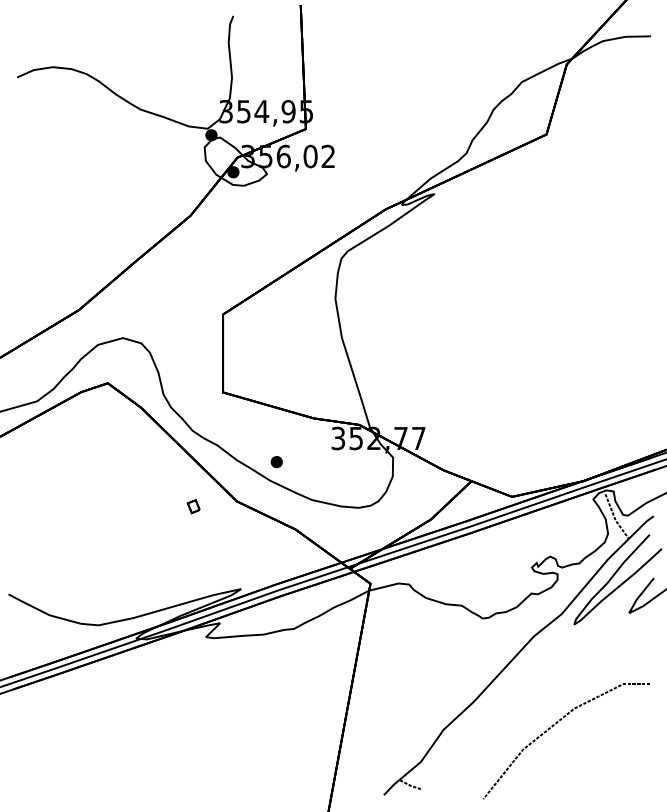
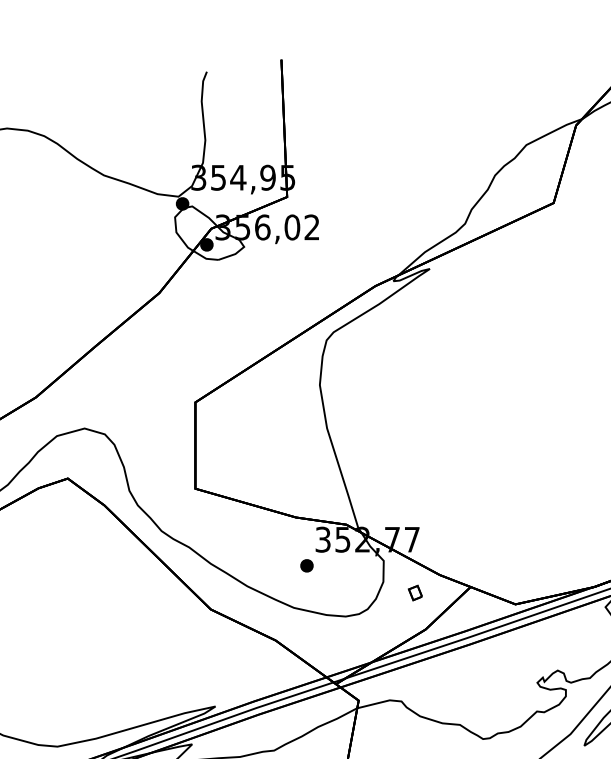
part: (276, 462) -> (306, 566), moved
part: (193, 506) -> (415, 592), moved

